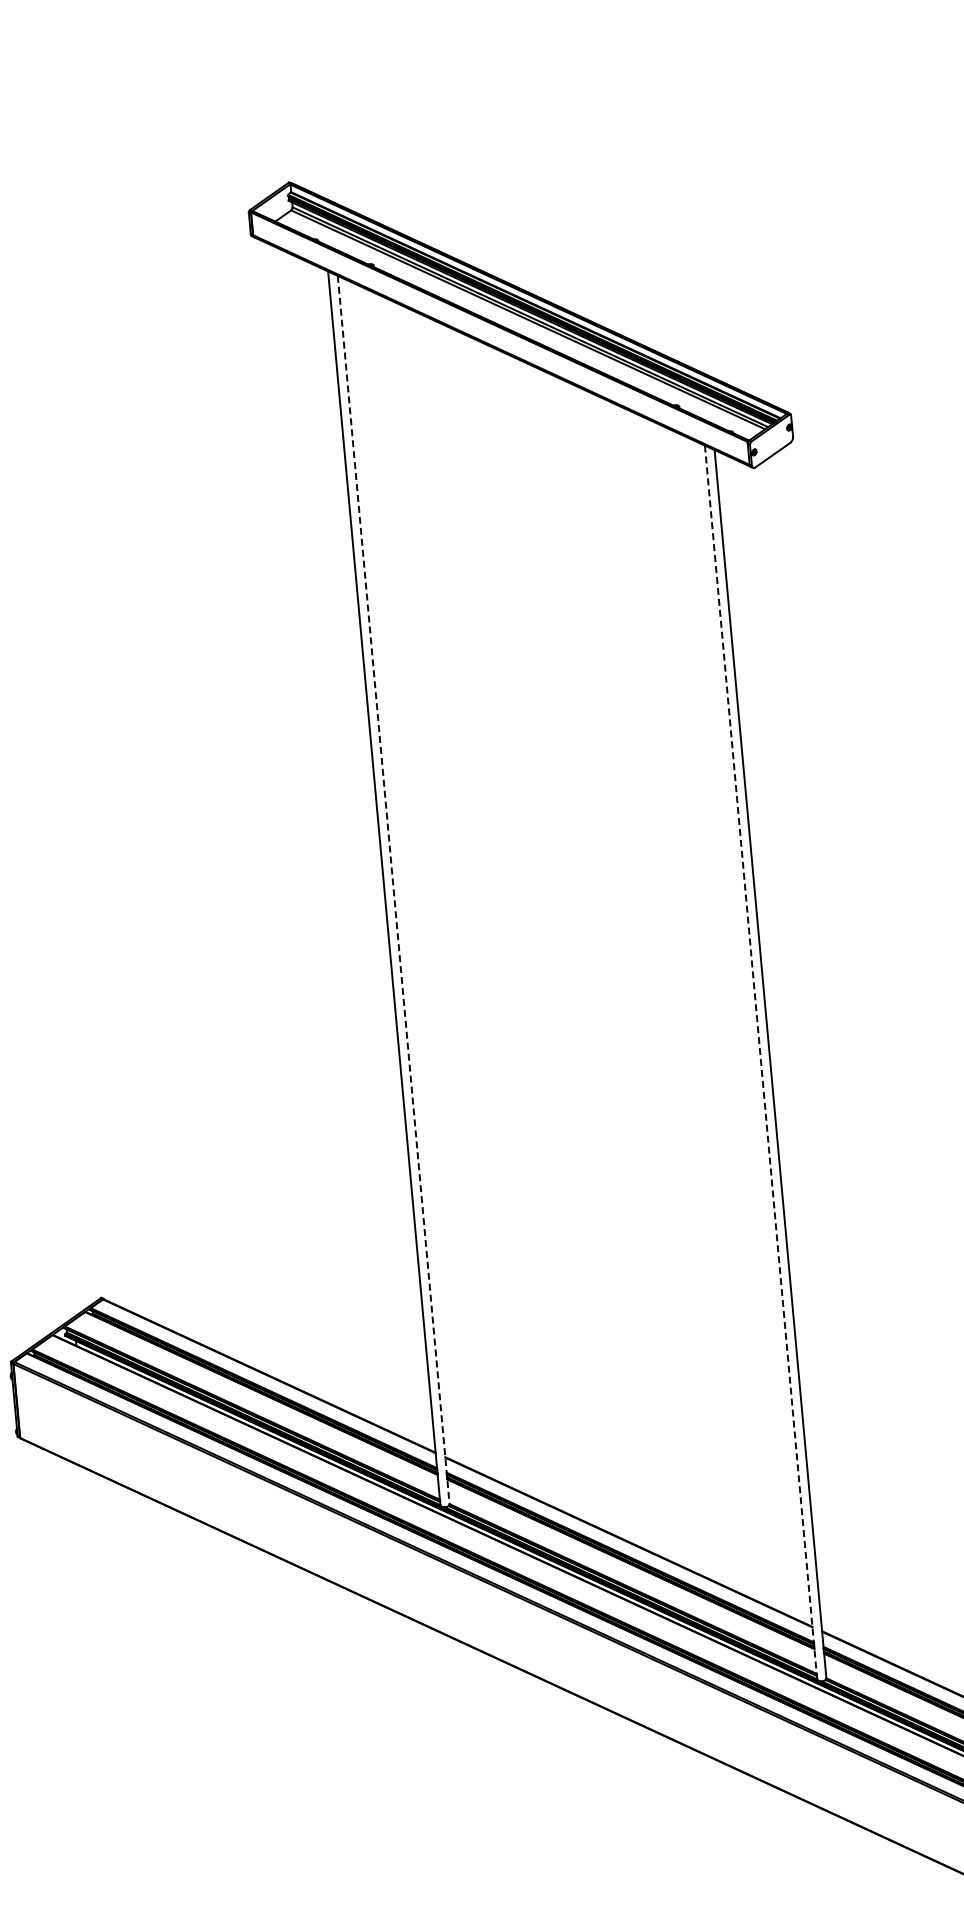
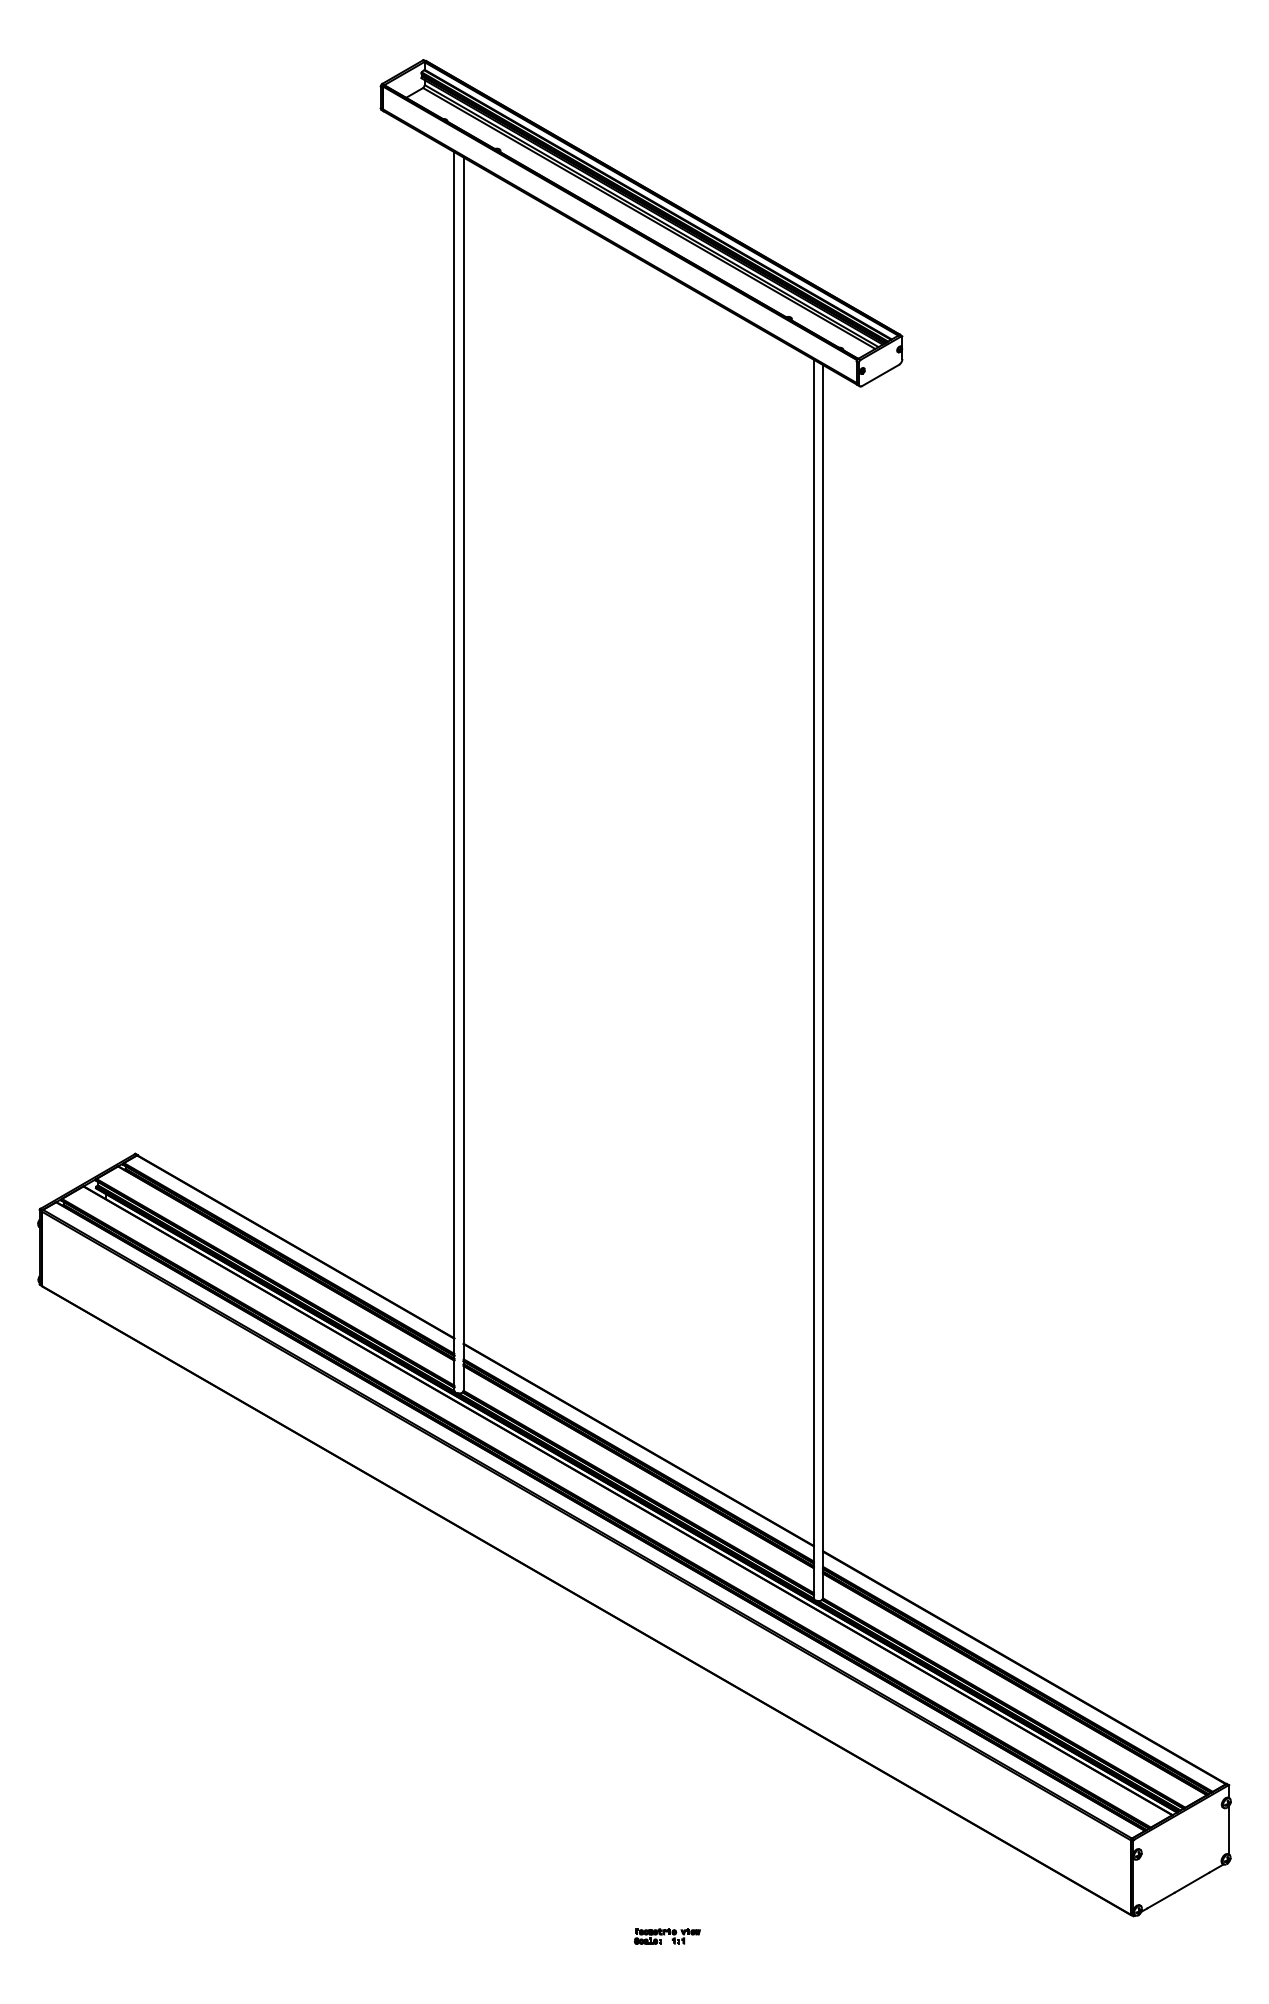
line: (393, 890) -> (463, 774), dashed -> solid
line: (760, 1062) -> (813, 979), dashed -> solid

